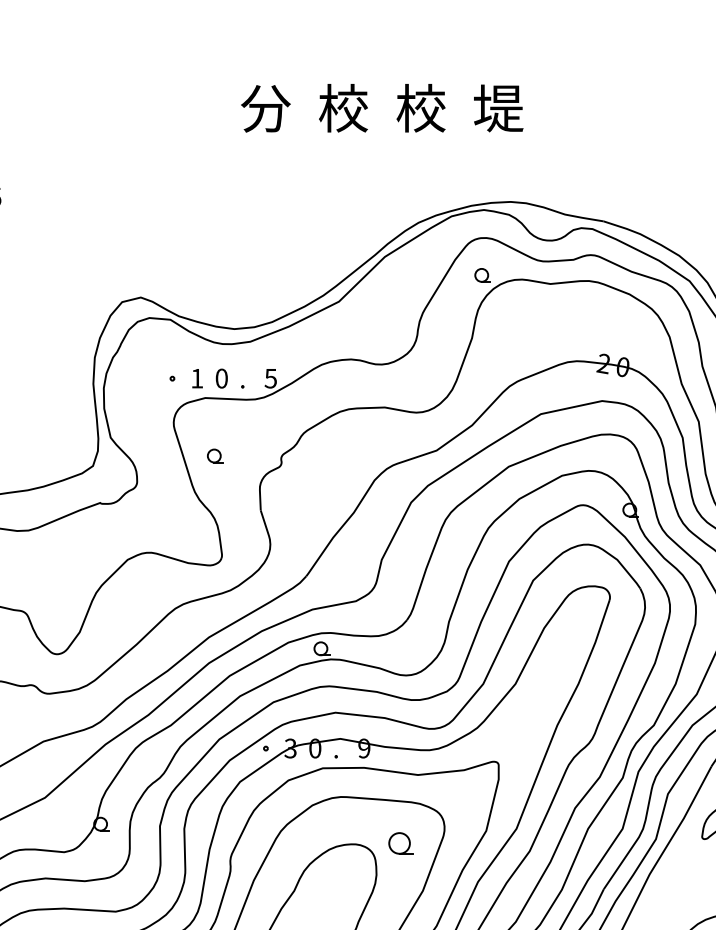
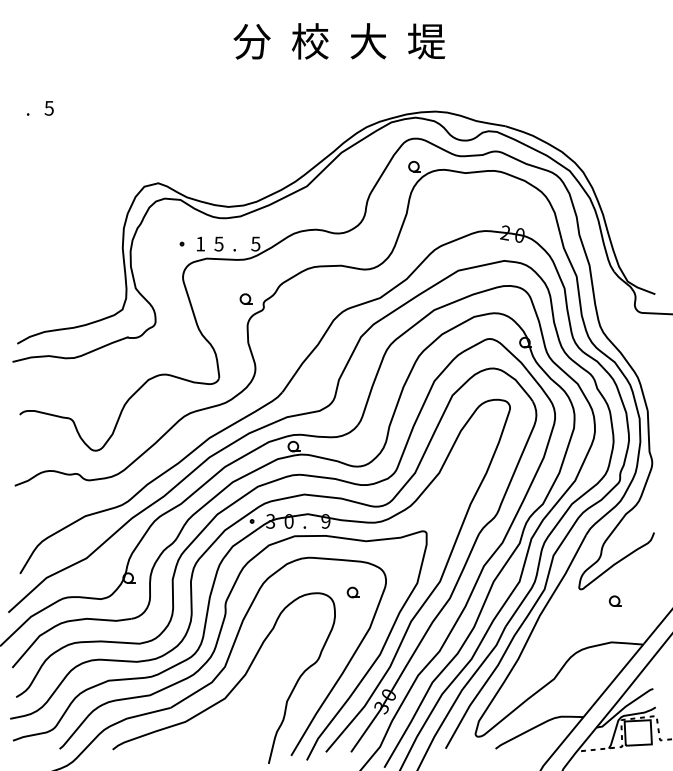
text: (421, 108) -> (368, 41), 校 -> 大
text: (221, 377) -> (218, 243), 0 -> 5
part: (214, 455) -> (245, 298), moved
part: (399, 843) -> (352, 592), size x0.62

